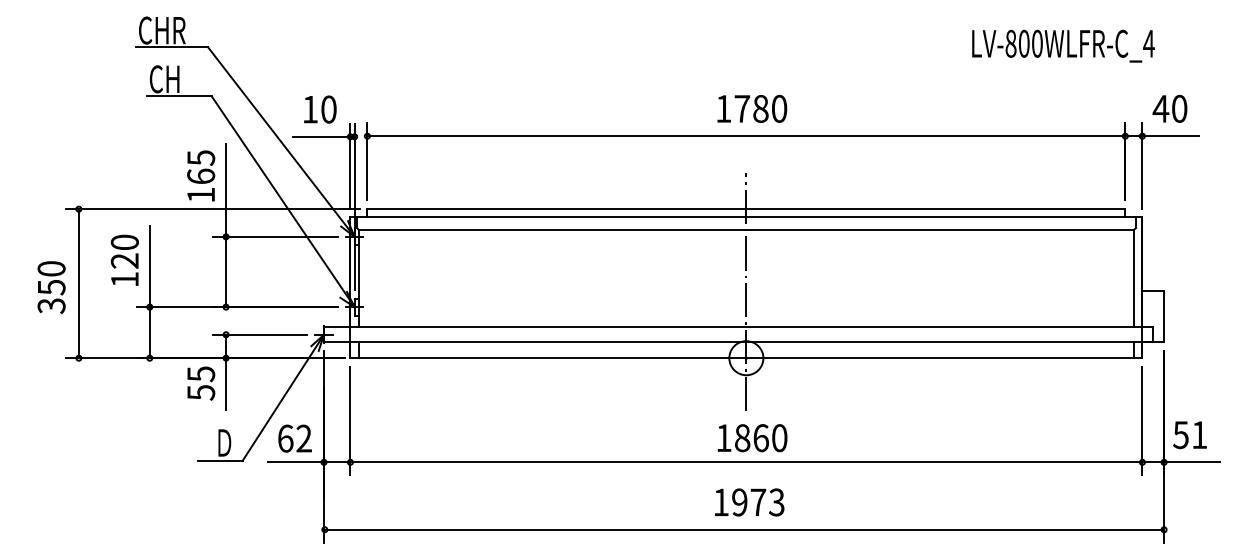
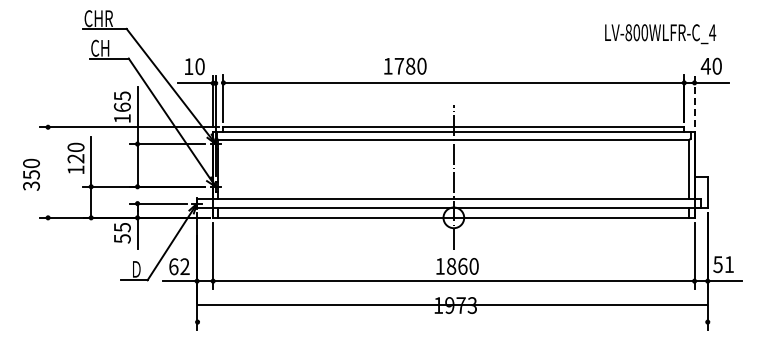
text: (1063, 46) -> (660, 34), moved
text: (752, 107) -> (405, 65), moved
line: (1142, 166) -> (694, 101), solid -> dashed
line: (79, 283) -> (48, 172), removed
line: (744, 530) -> (452, 305), moved

